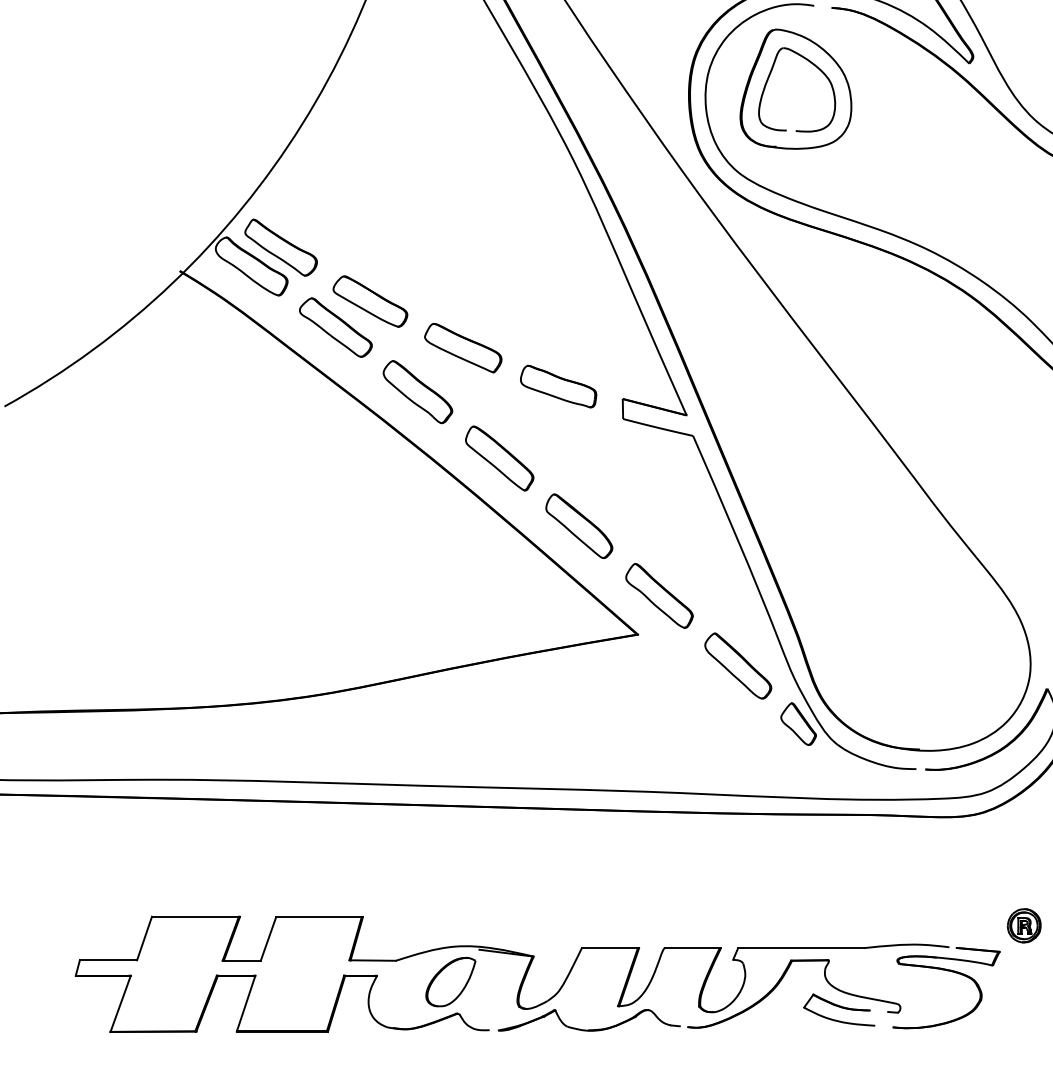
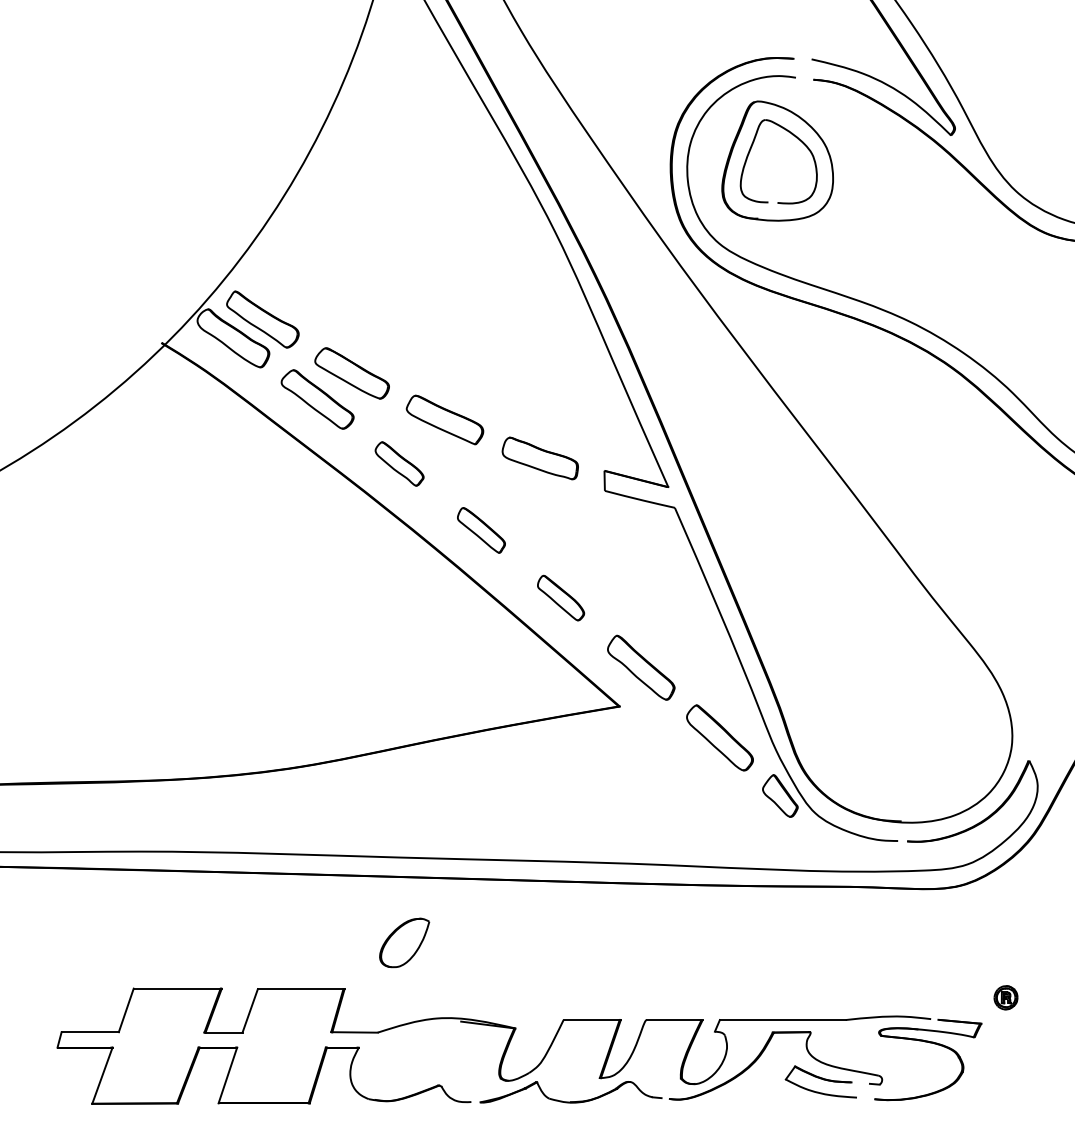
part: (417, 391) -> (399, 463), size x0.7
part: (499, 458) -> (481, 530), size x0.7
part: (578, 525) -> (560, 597), size x0.7
part: (1023, 925) -> (1005, 997), size x0.7
part: (450, 981) -> (404, 942), moved

